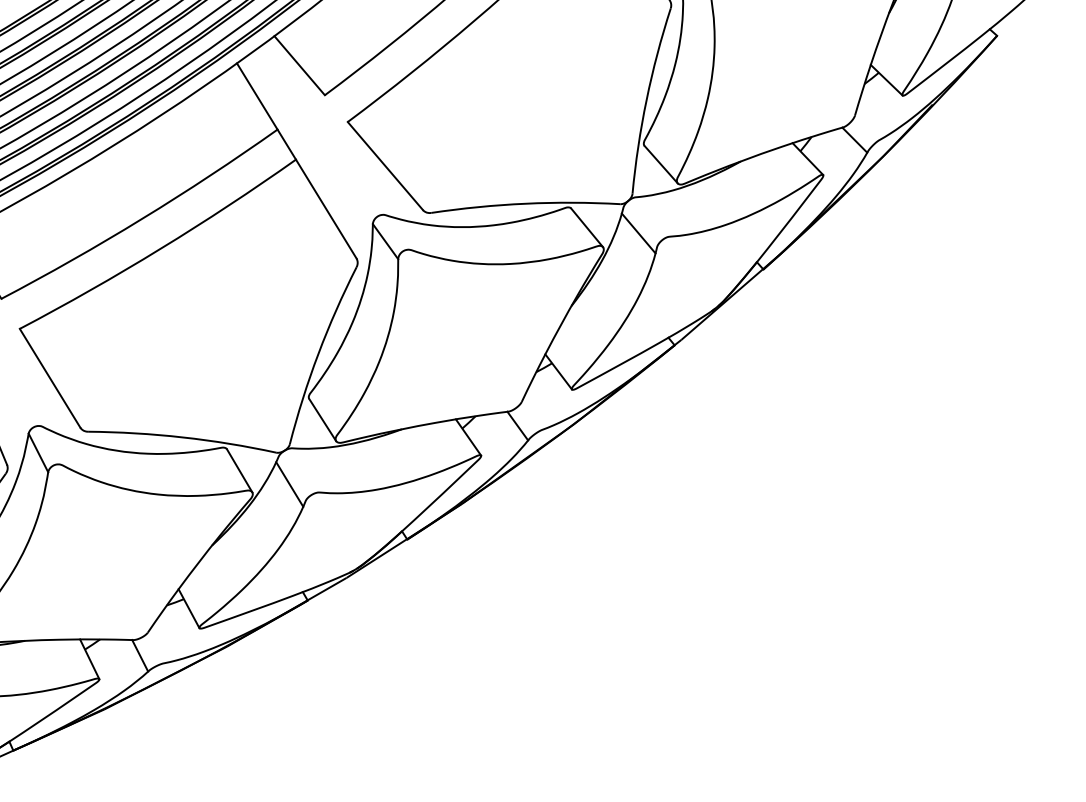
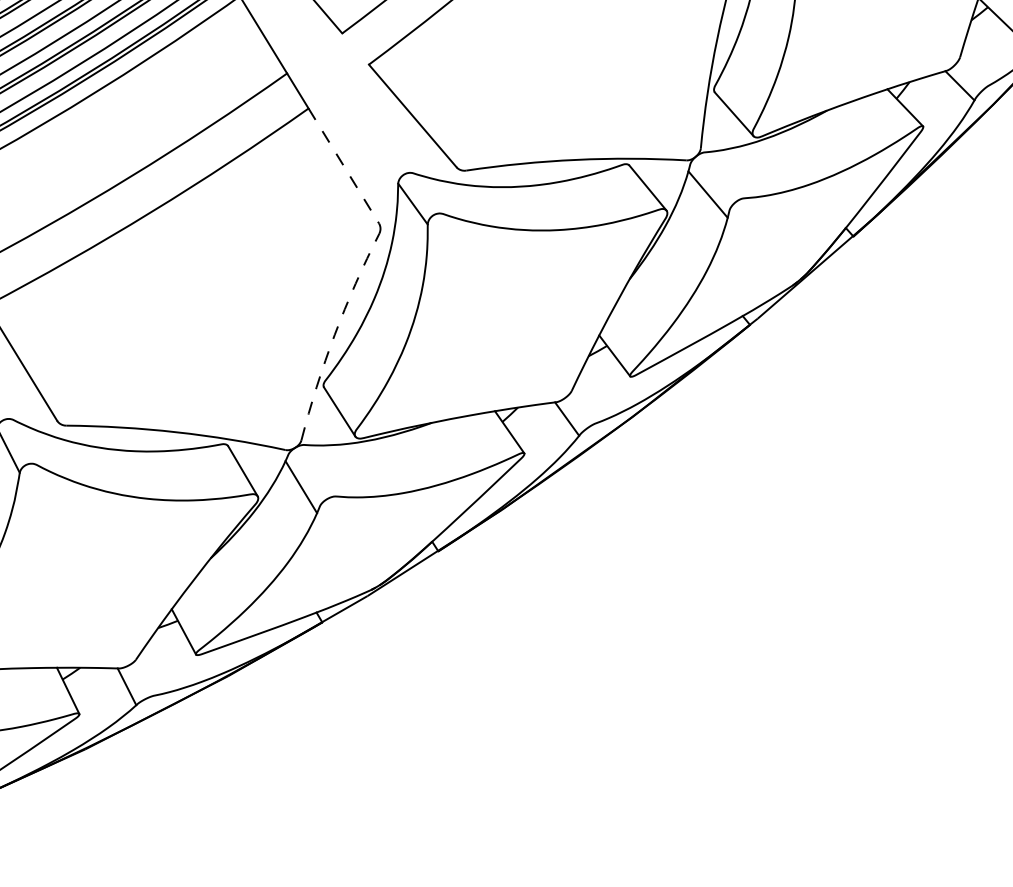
line: (326, 208) -> (344, 165), solid -> dashed
arc: (318, 353) -> (334, 334), solid -> dashed

